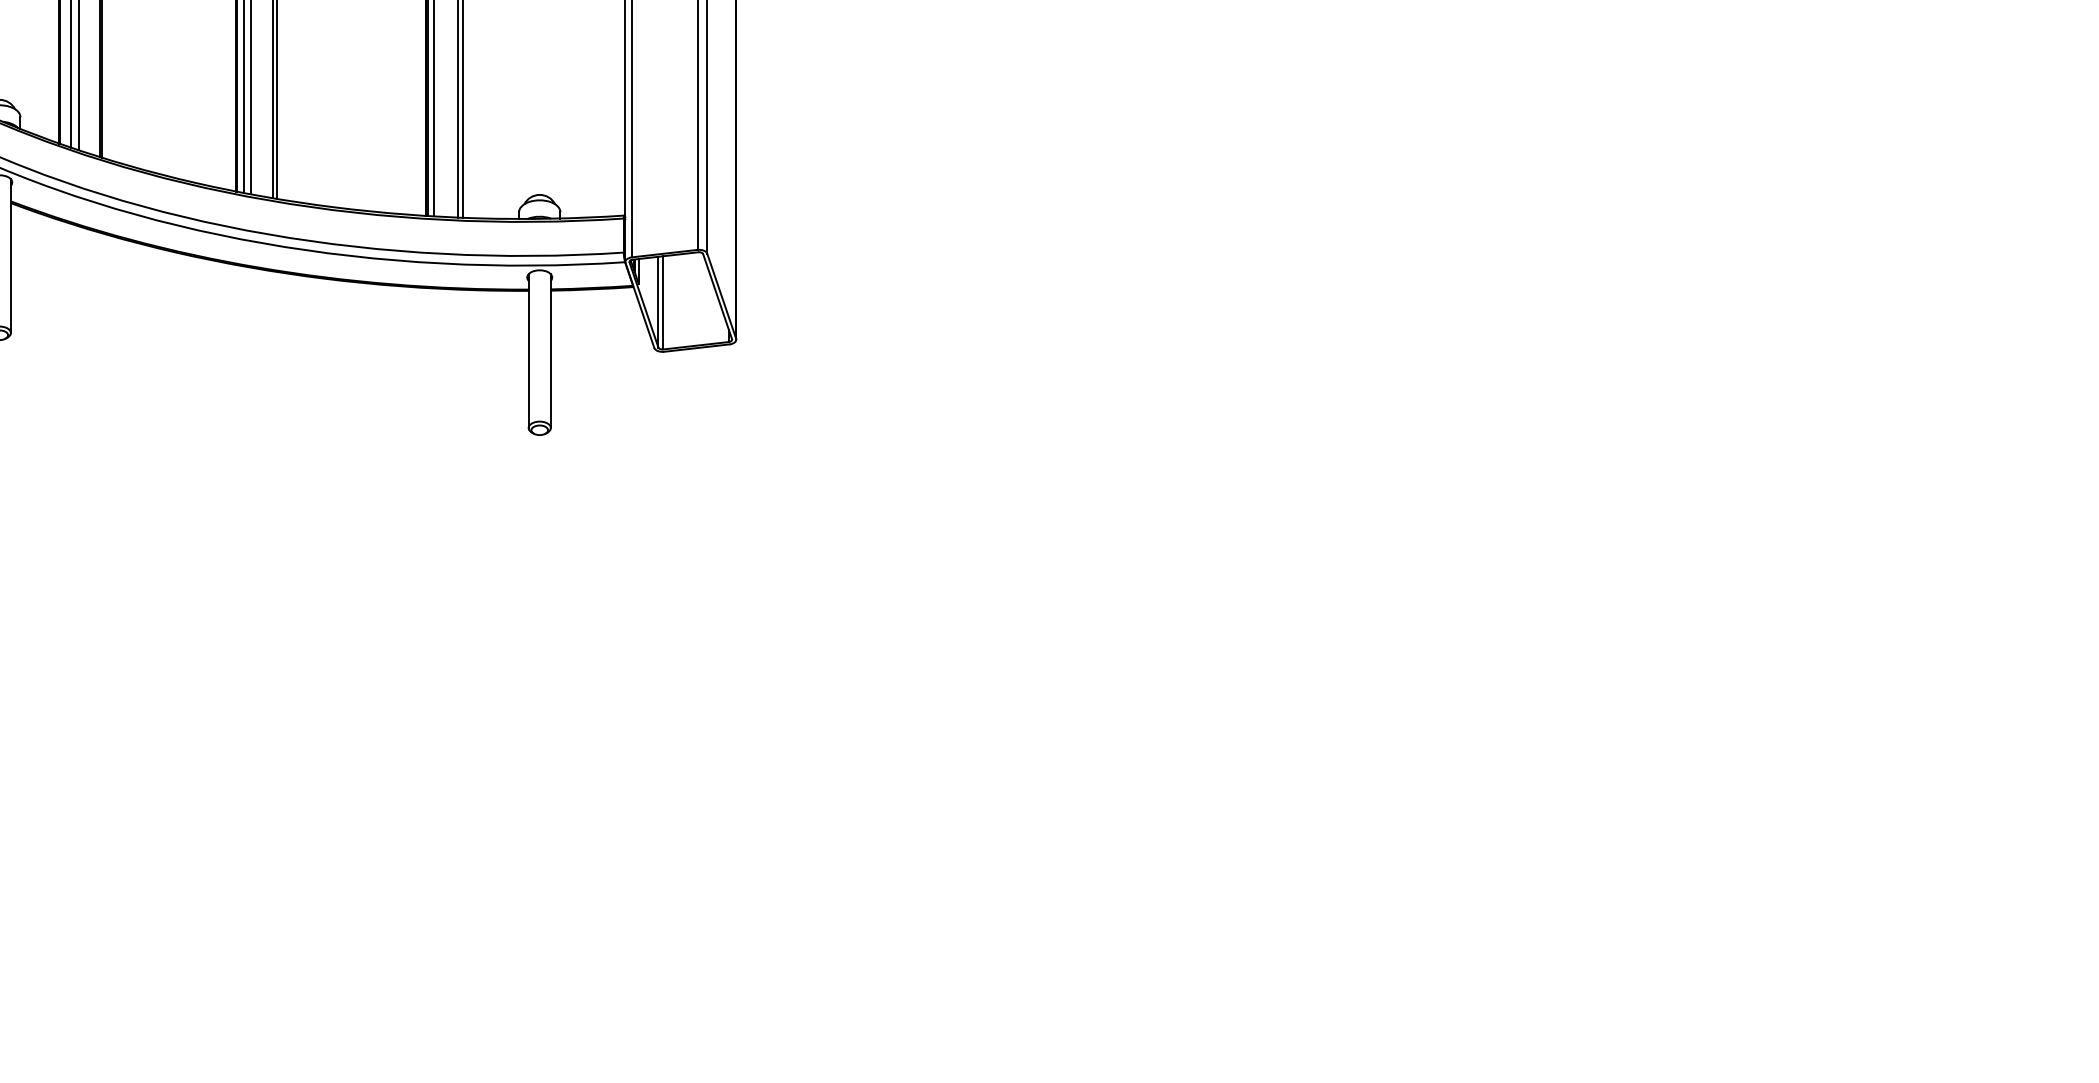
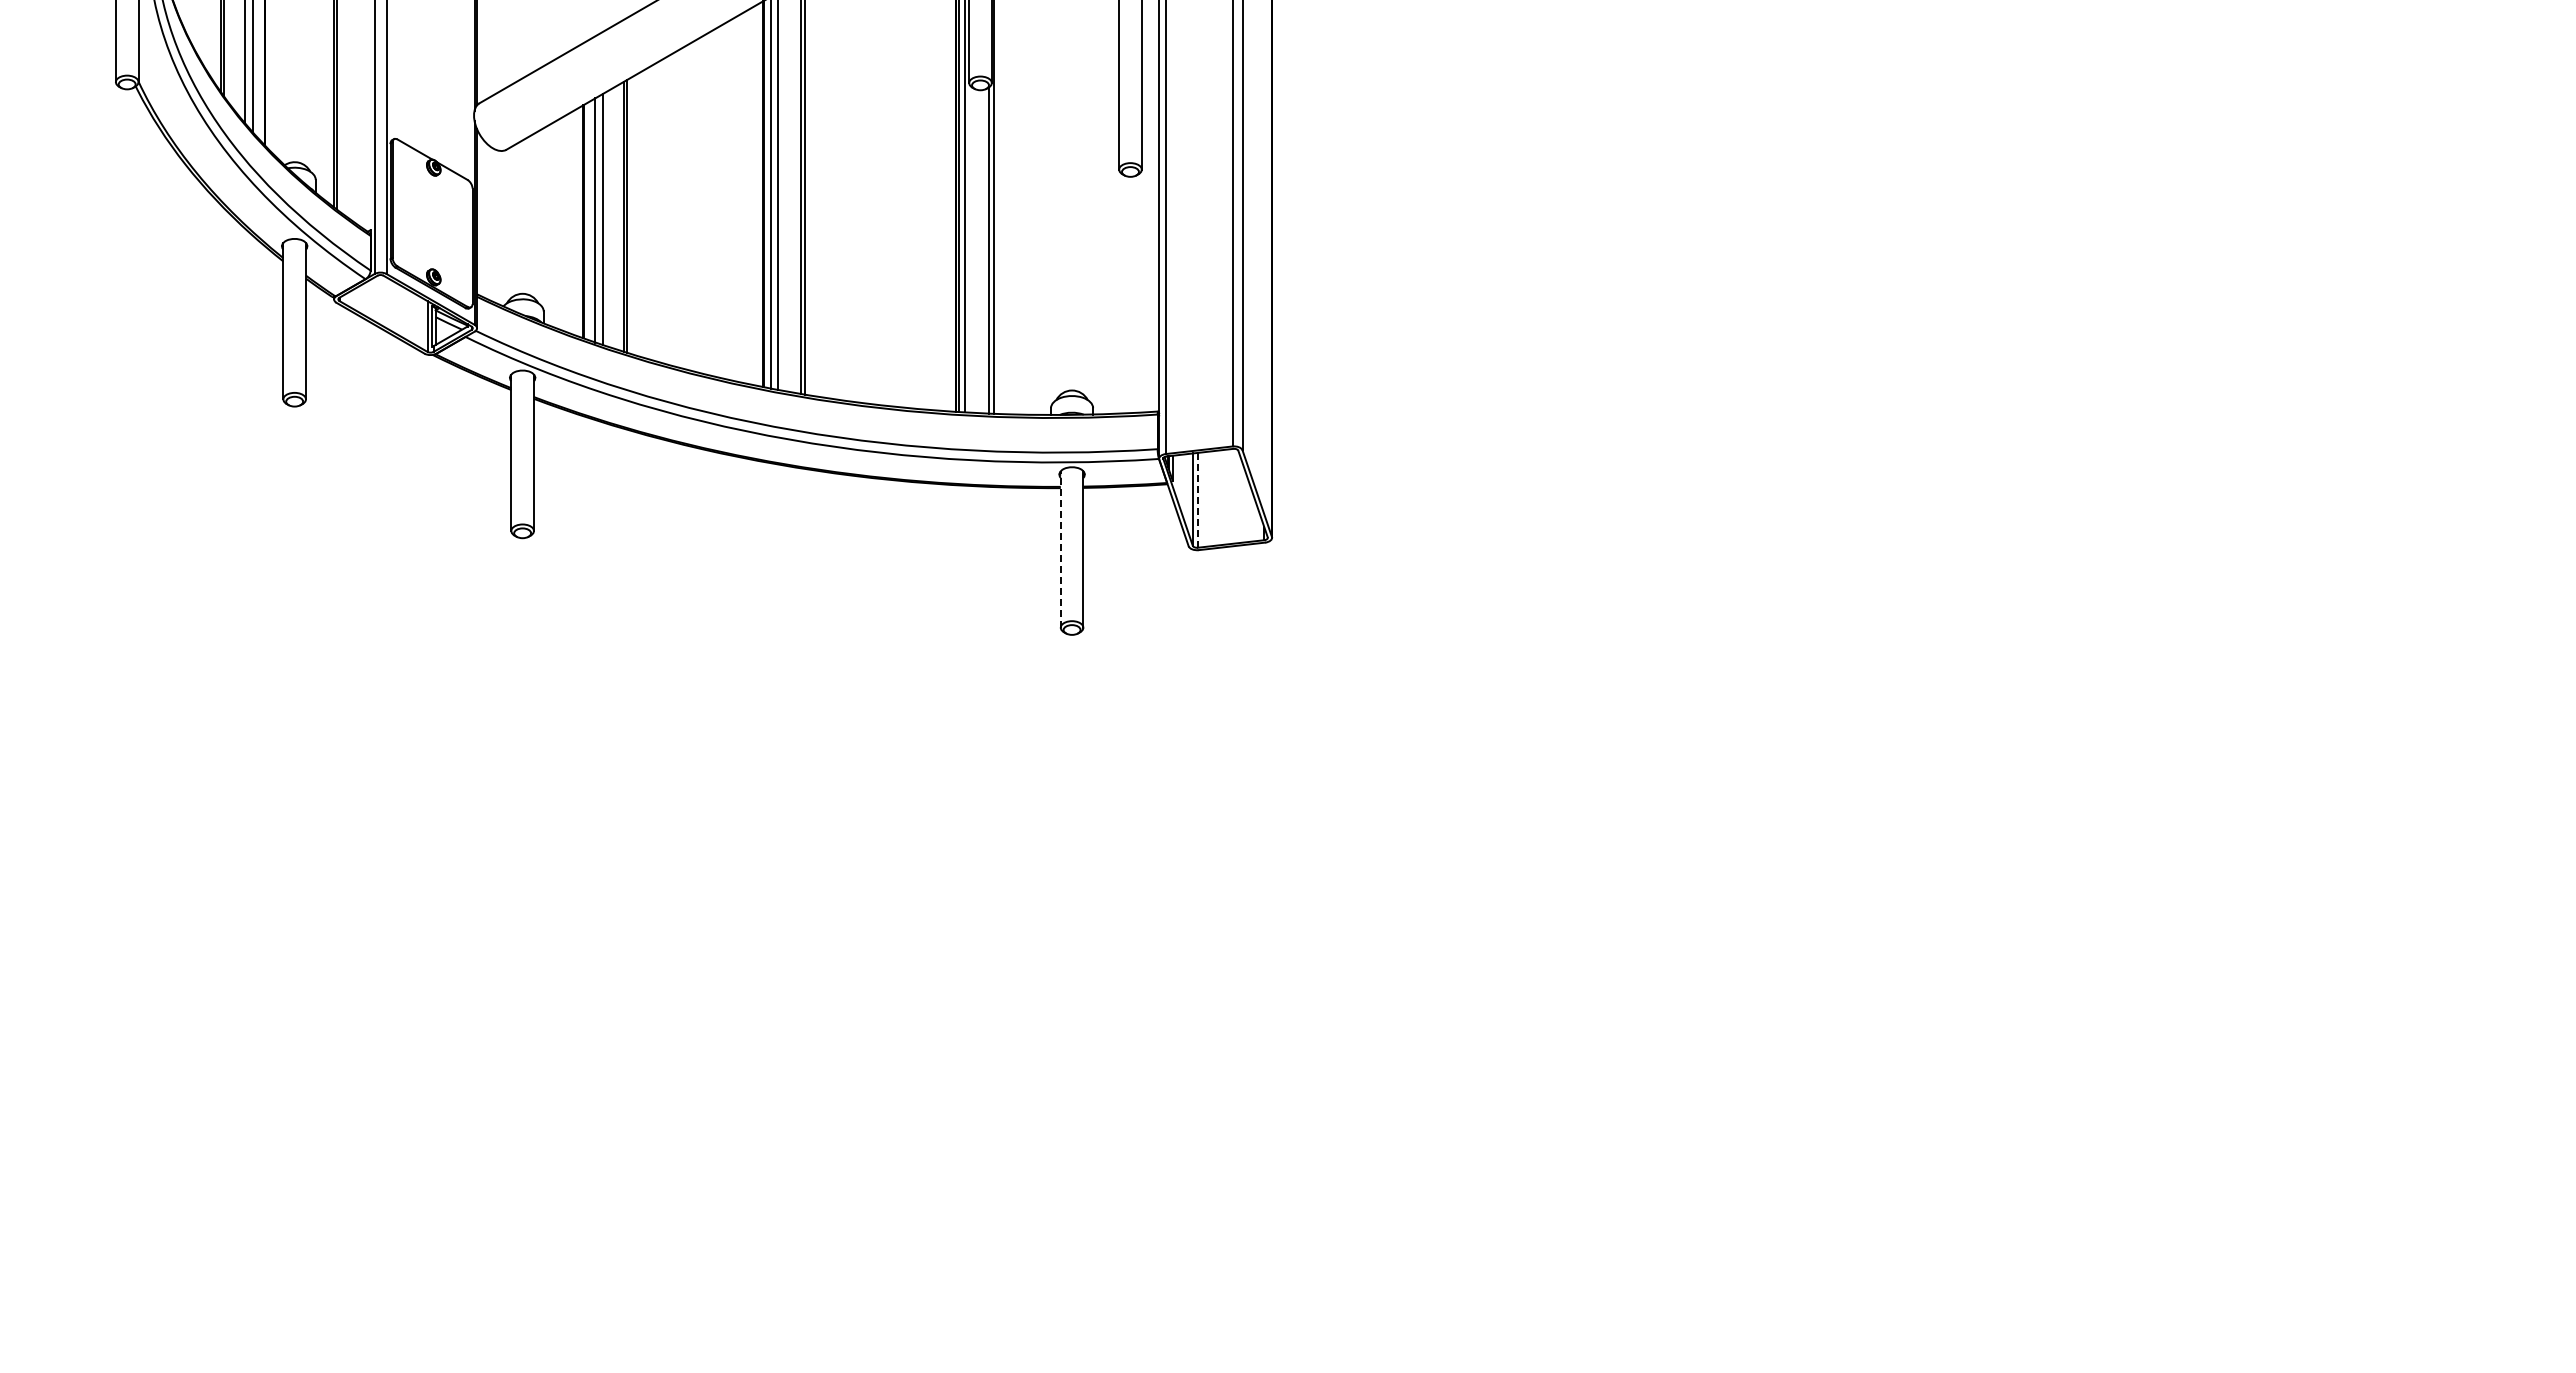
line: (663, 302) -> (1197, 499), solid -> dashed
line: (528, 350) -> (1060, 548), solid -> dashed

